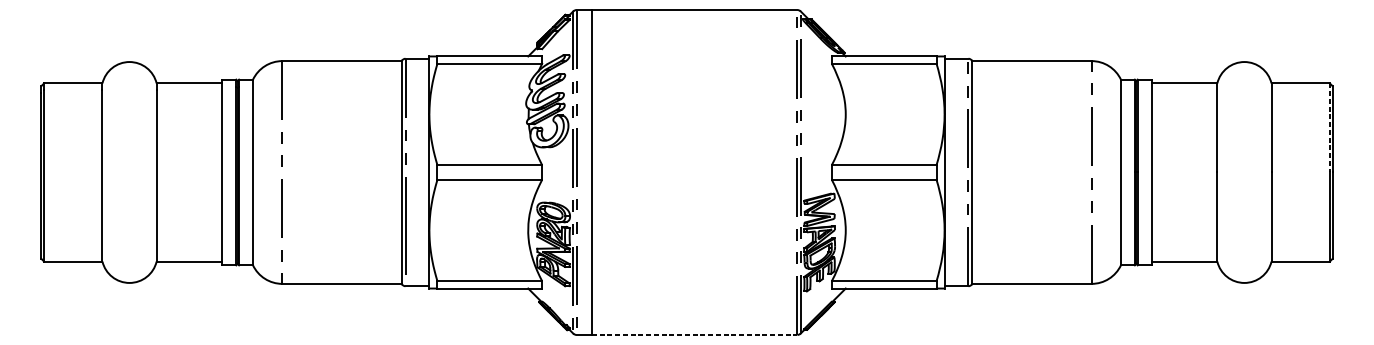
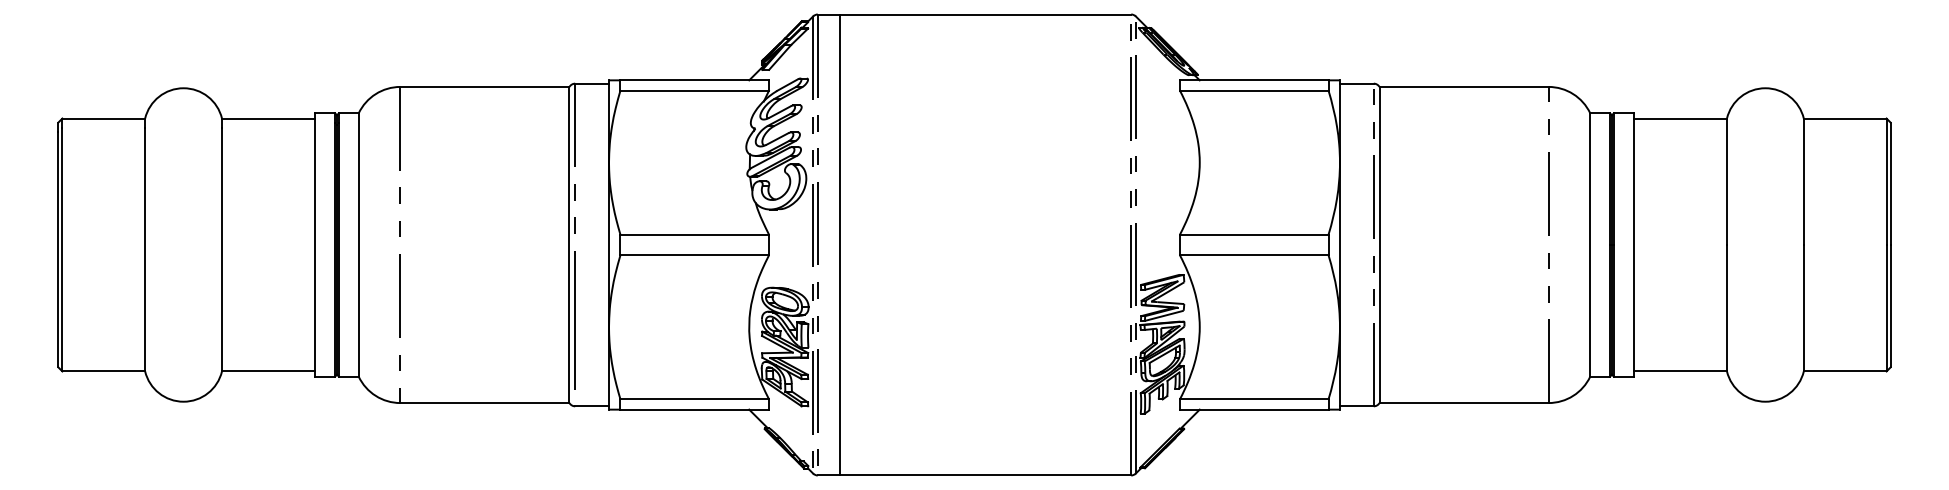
line: (1329, 128) -> (1886, 182), dashed -> solid
line: (694, 334) -> (985, 475), dashed -> solid

